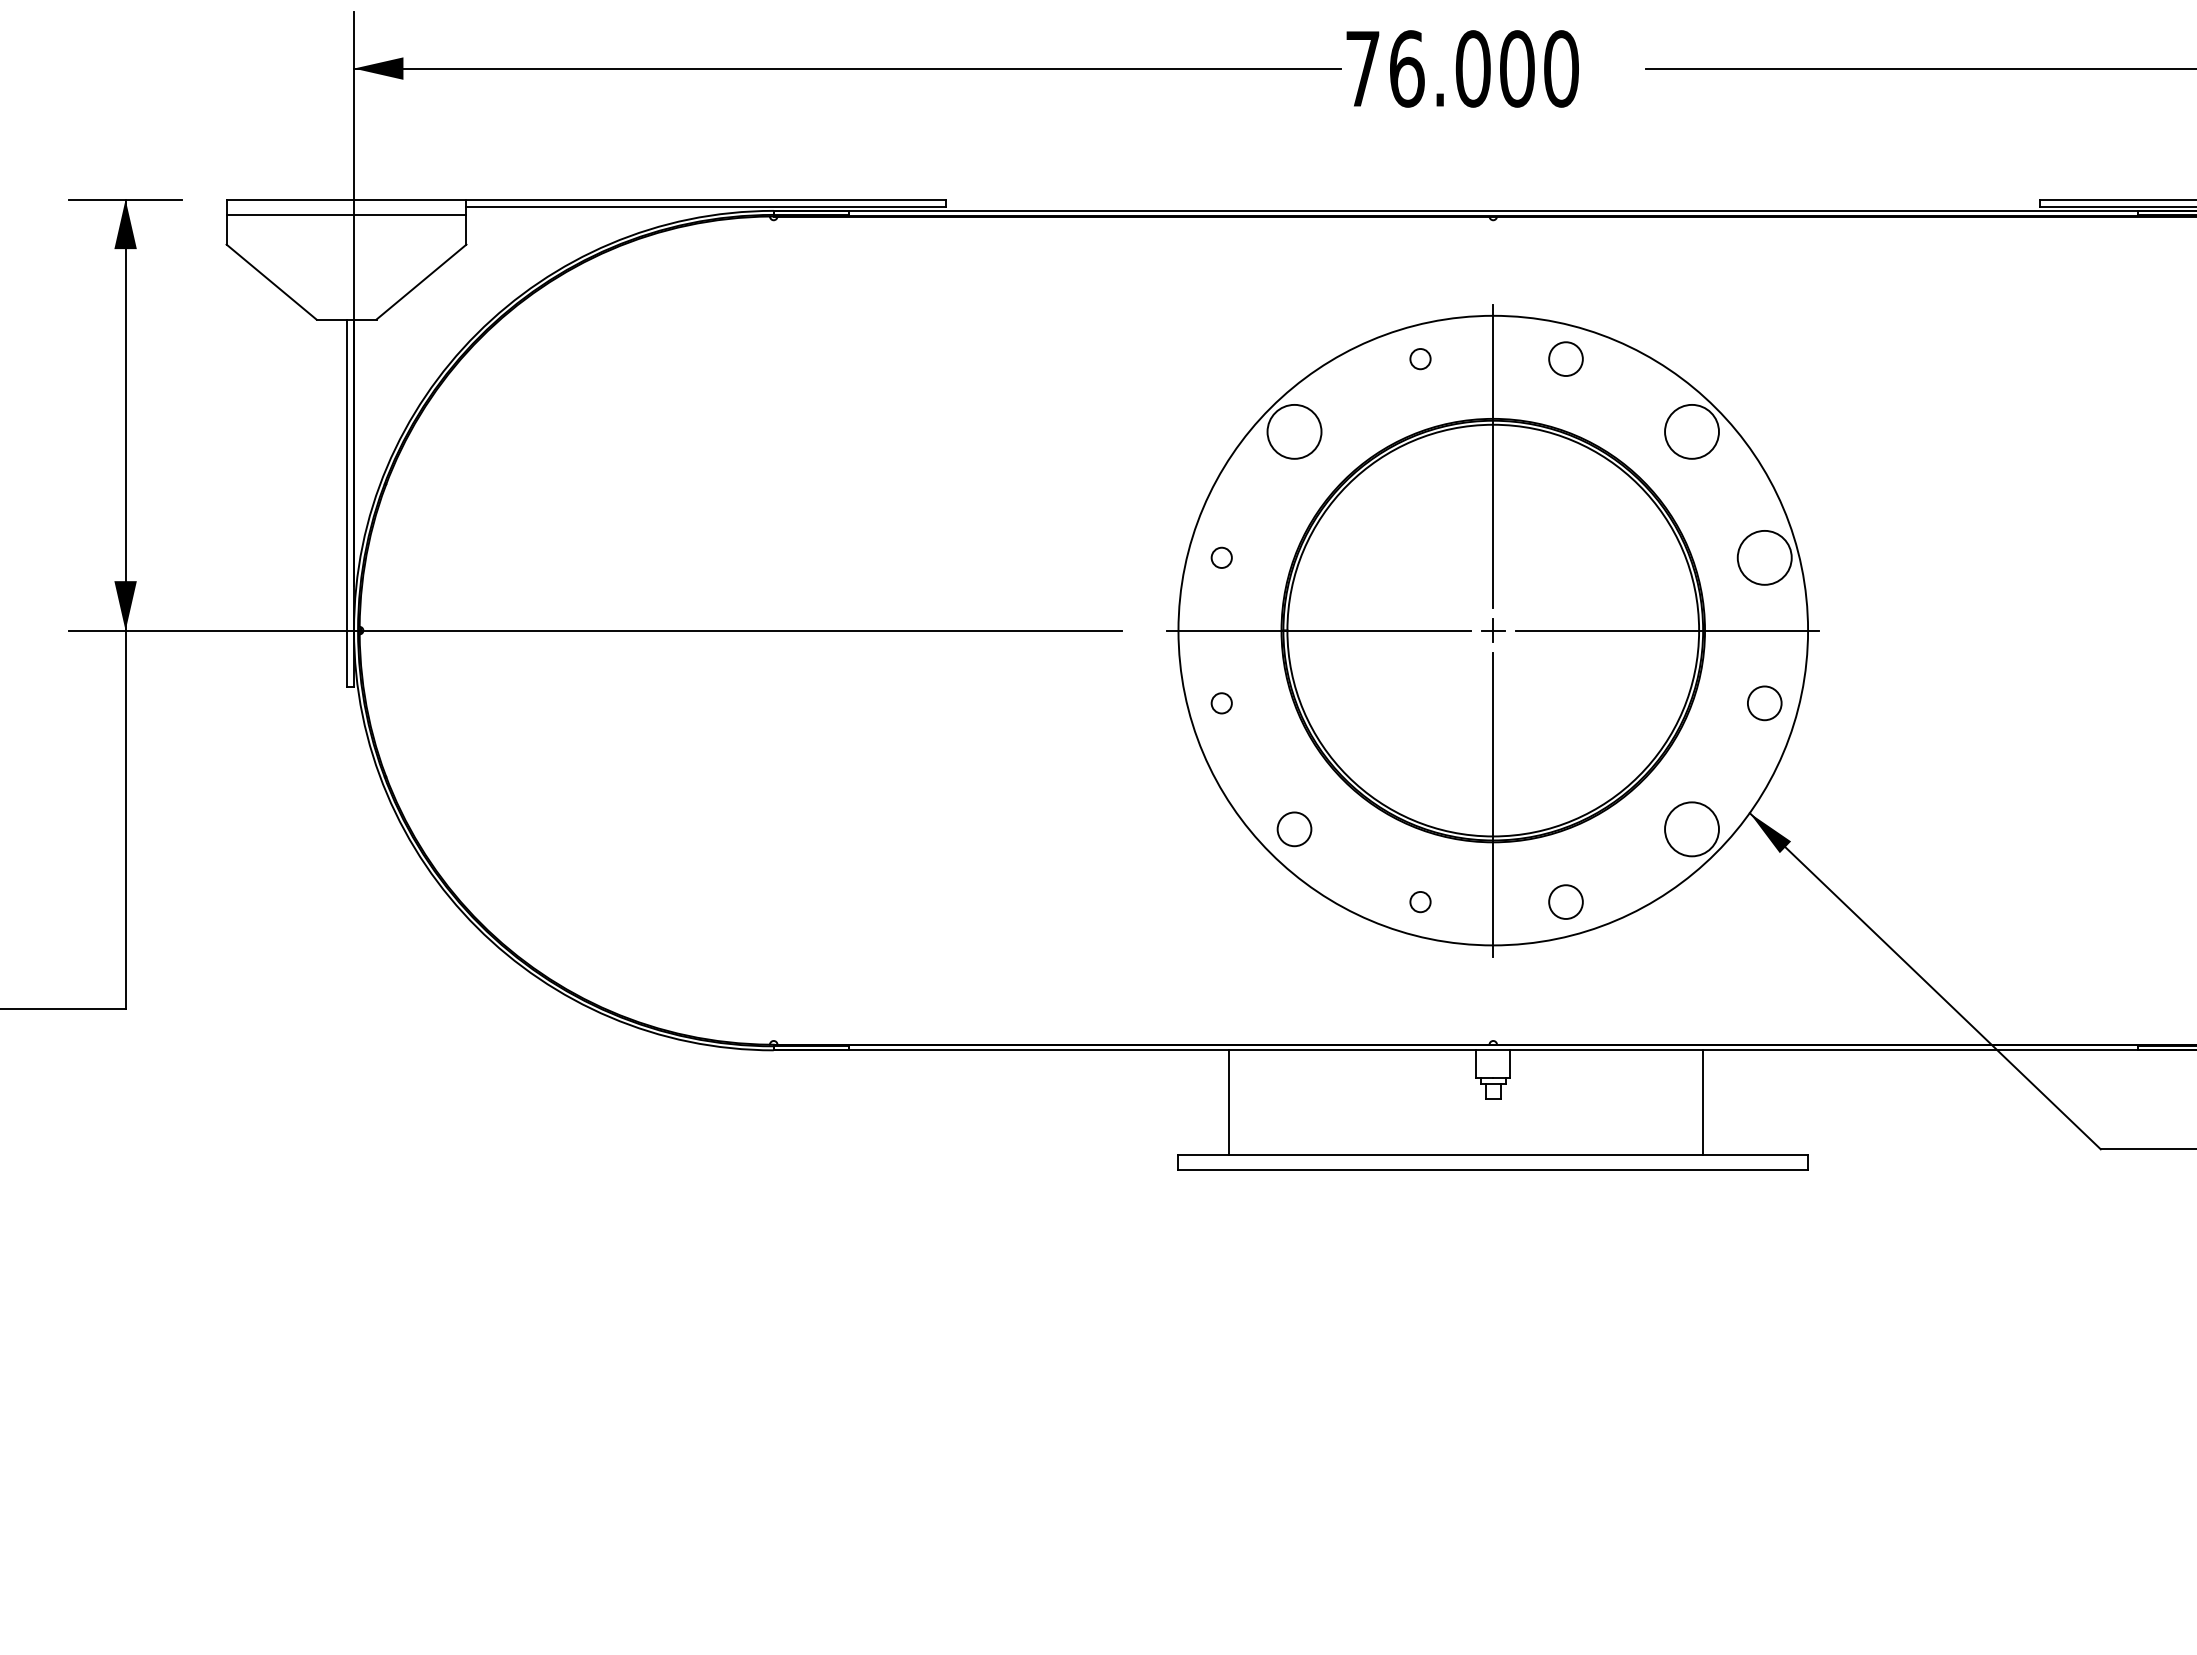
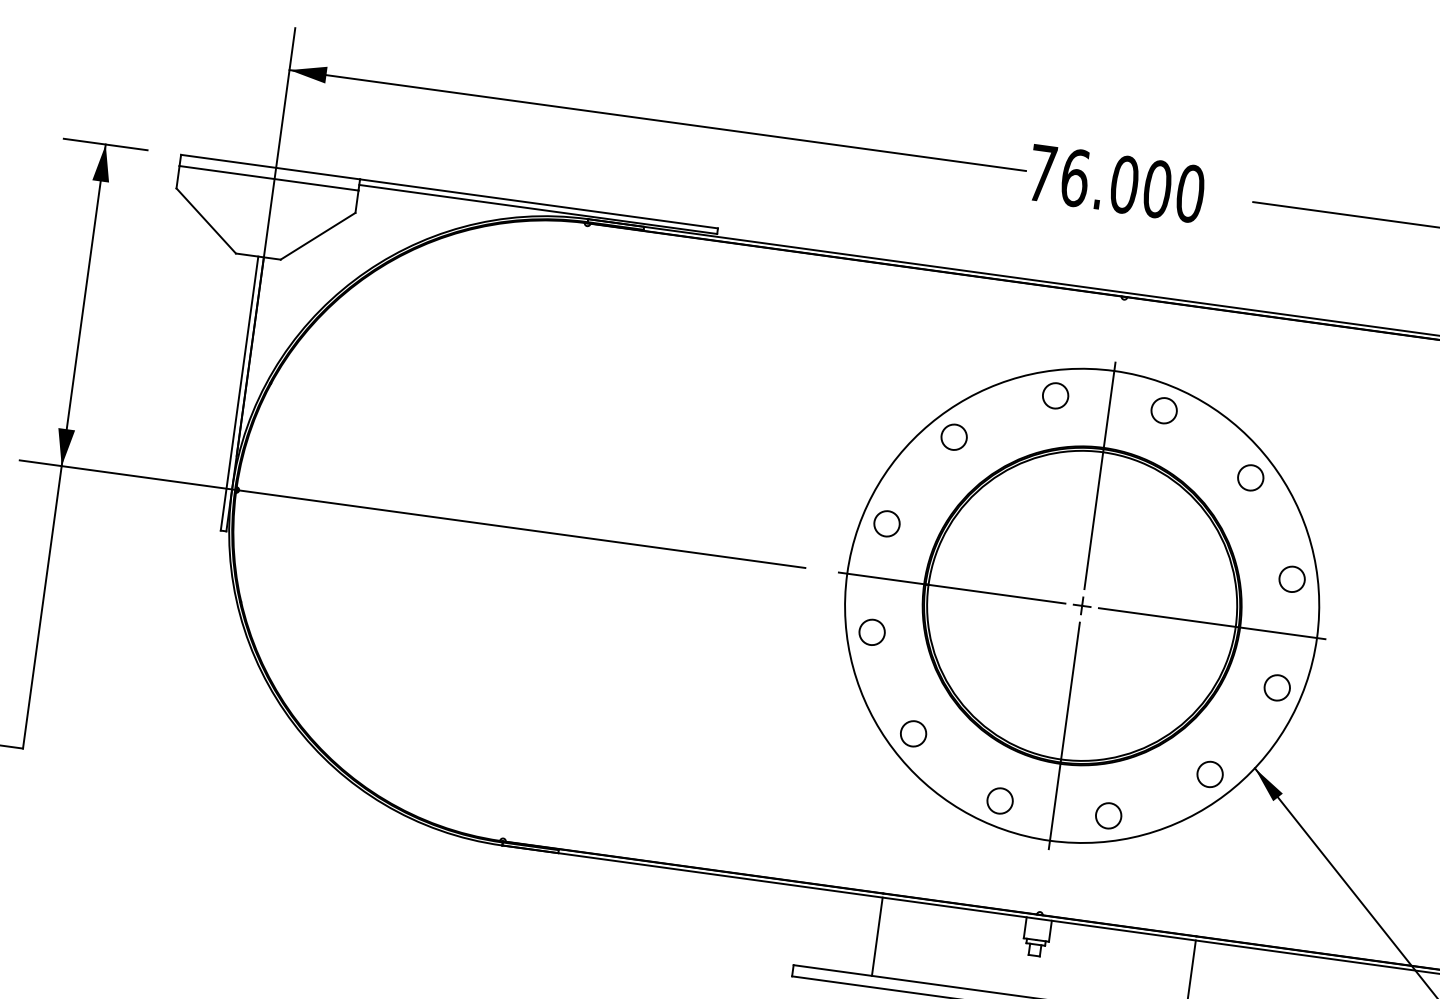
circle: (1420, 358) -> (1055, 395), size x1.67
circle: (1294, 431) -> (954, 436), size x0.62
circle: (1691, 431) -> (1250, 477), size x0.62
circle: (1221, 557) -> (886, 523), size x1.67
circle: (1764, 557) -> (1292, 579), size x0.62
circle: (1221, 703) -> (871, 632), size x1.67
circle: (1691, 829) -> (1209, 774), size x0.62
circle: (1420, 901) -> (1000, 800), size x1.67
line: (1229, 1102) -> (877, 936), moved

